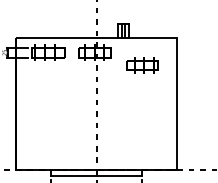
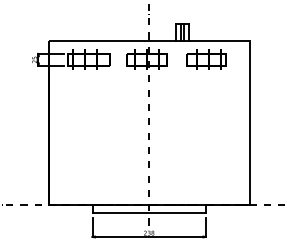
part: (142, 65) -> (206, 59), moved

